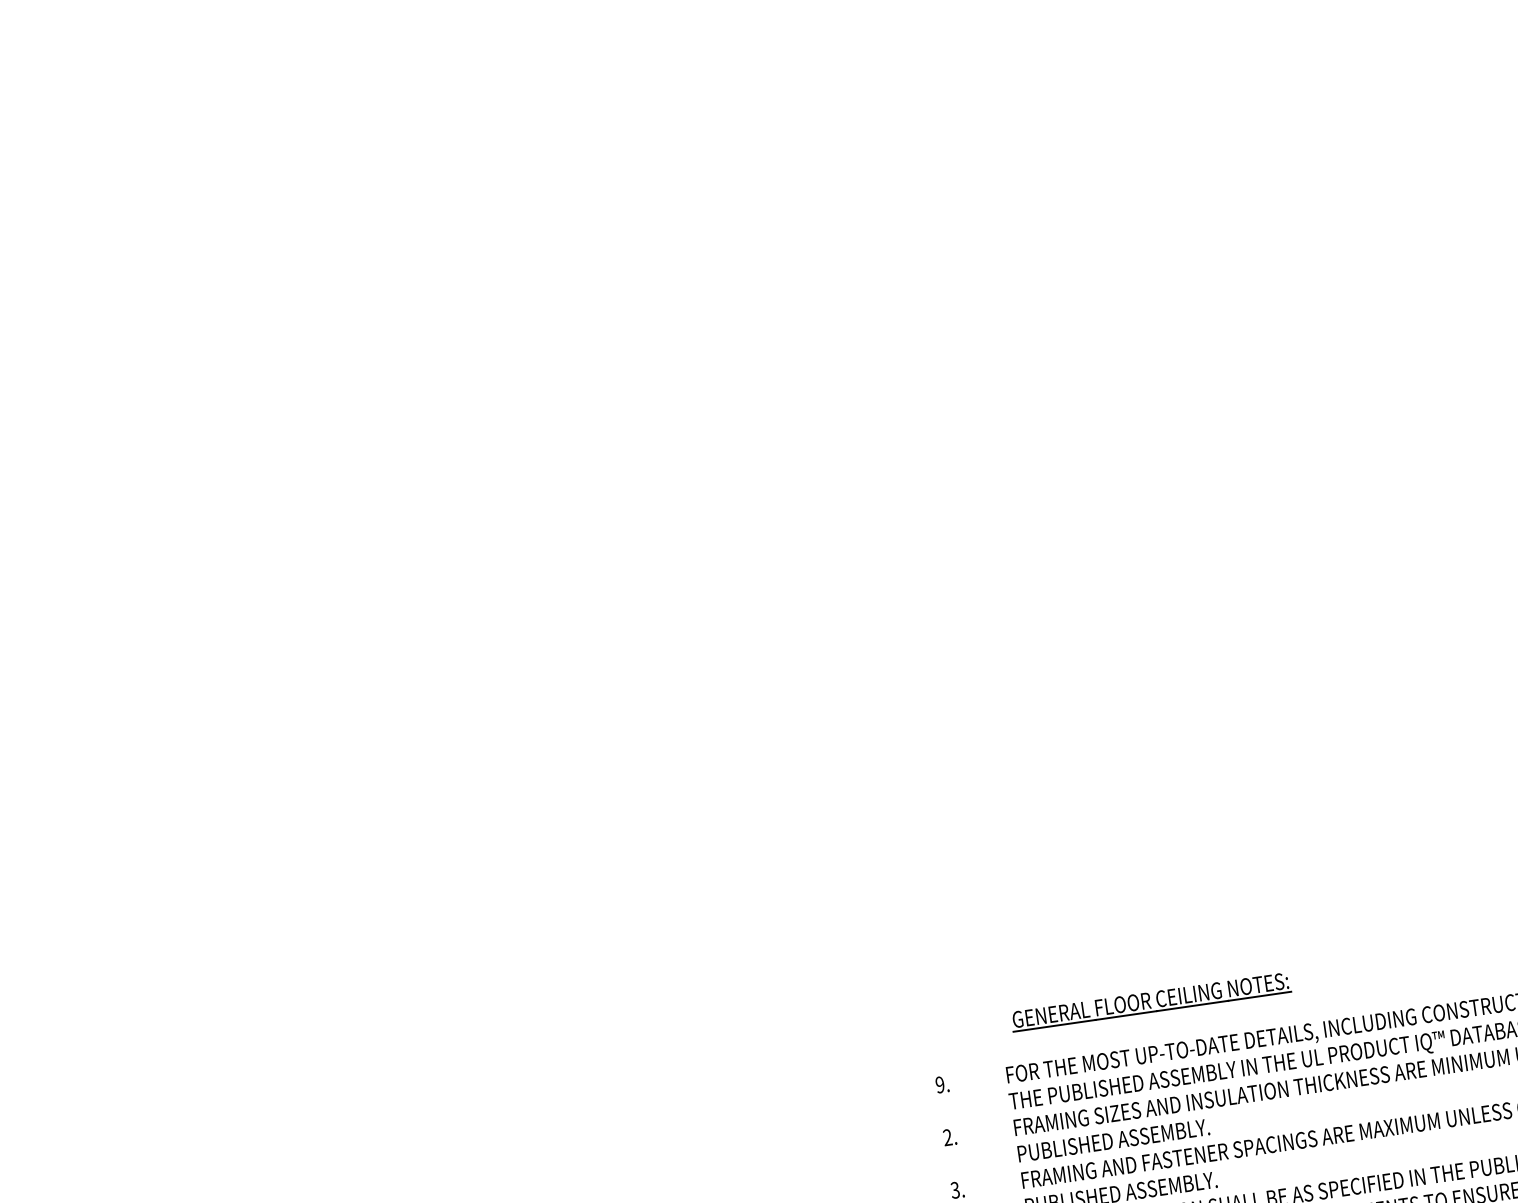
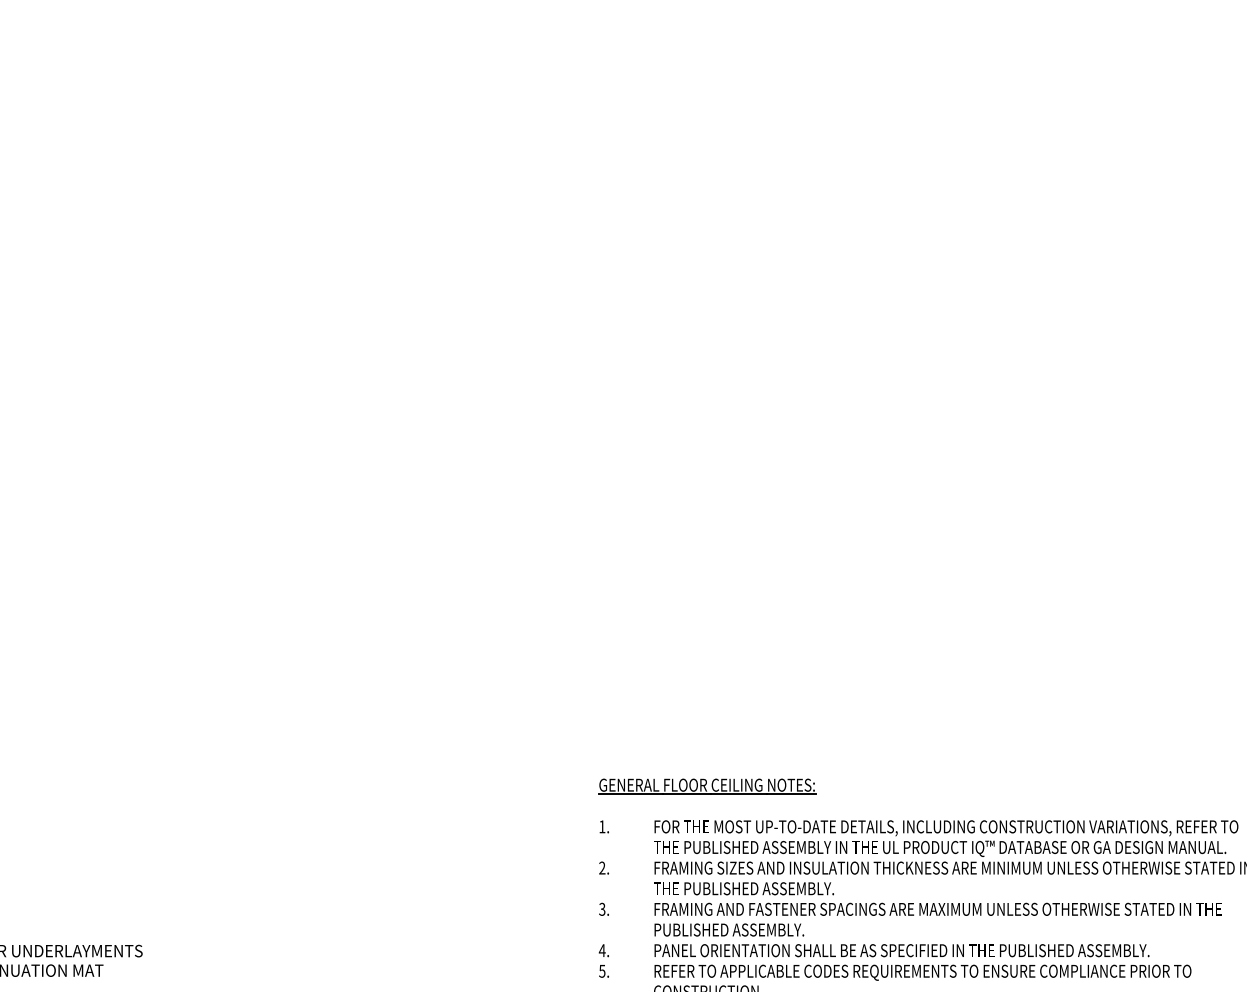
part: (1151, 1001) -> (707, 786), moved
text: (940, 1084) -> (602, 826), 9. -> 1.
text: (1133, 1137) -> (744, 888), PUBLISHED ASSEMBLY. -> THE PUBLISHED ASSEMBLY.

